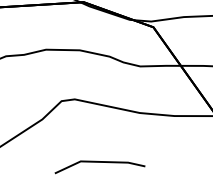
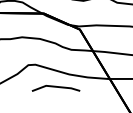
line: (98, 163) -> (55, 87), moved

